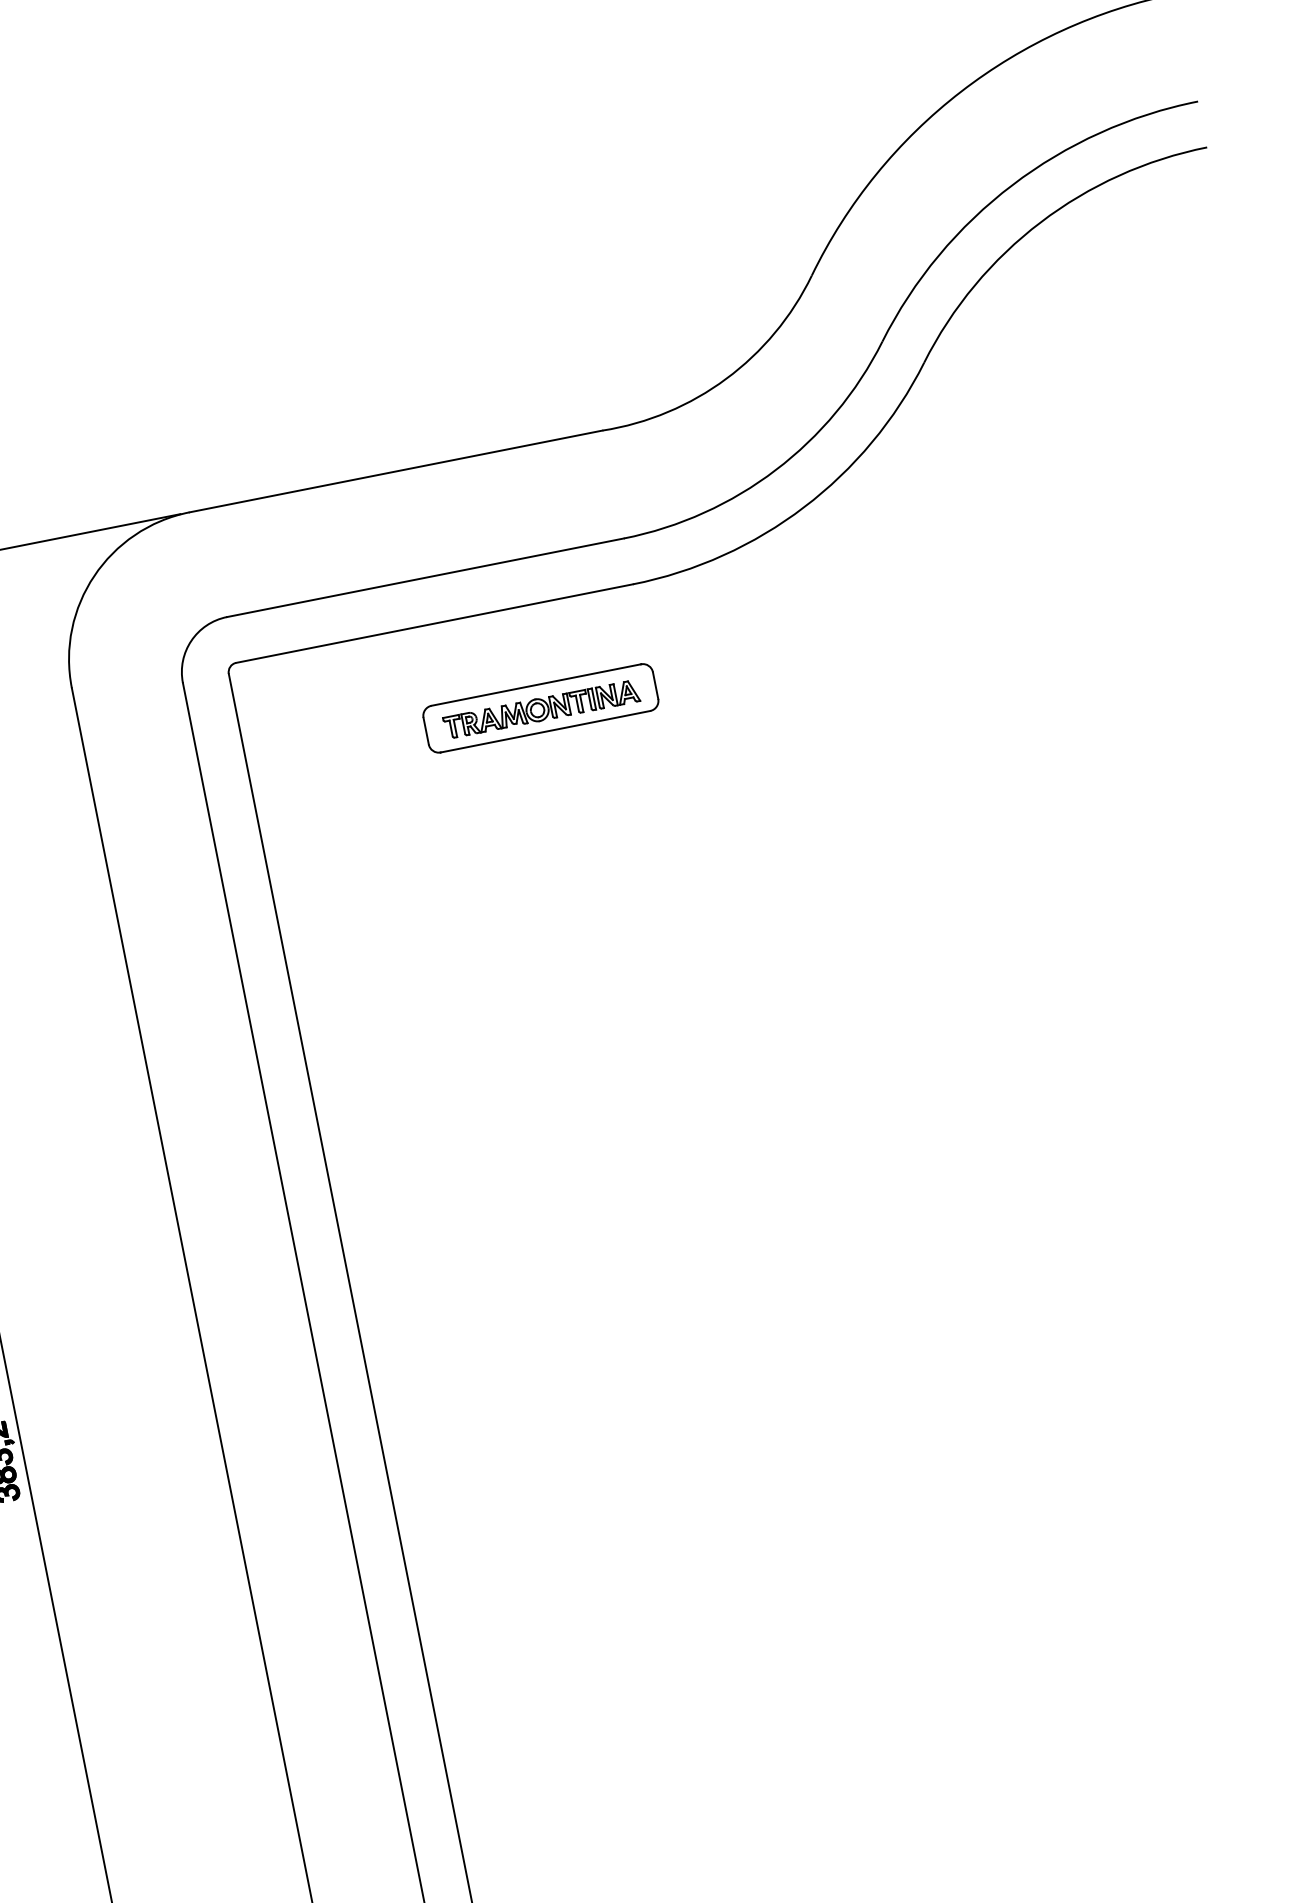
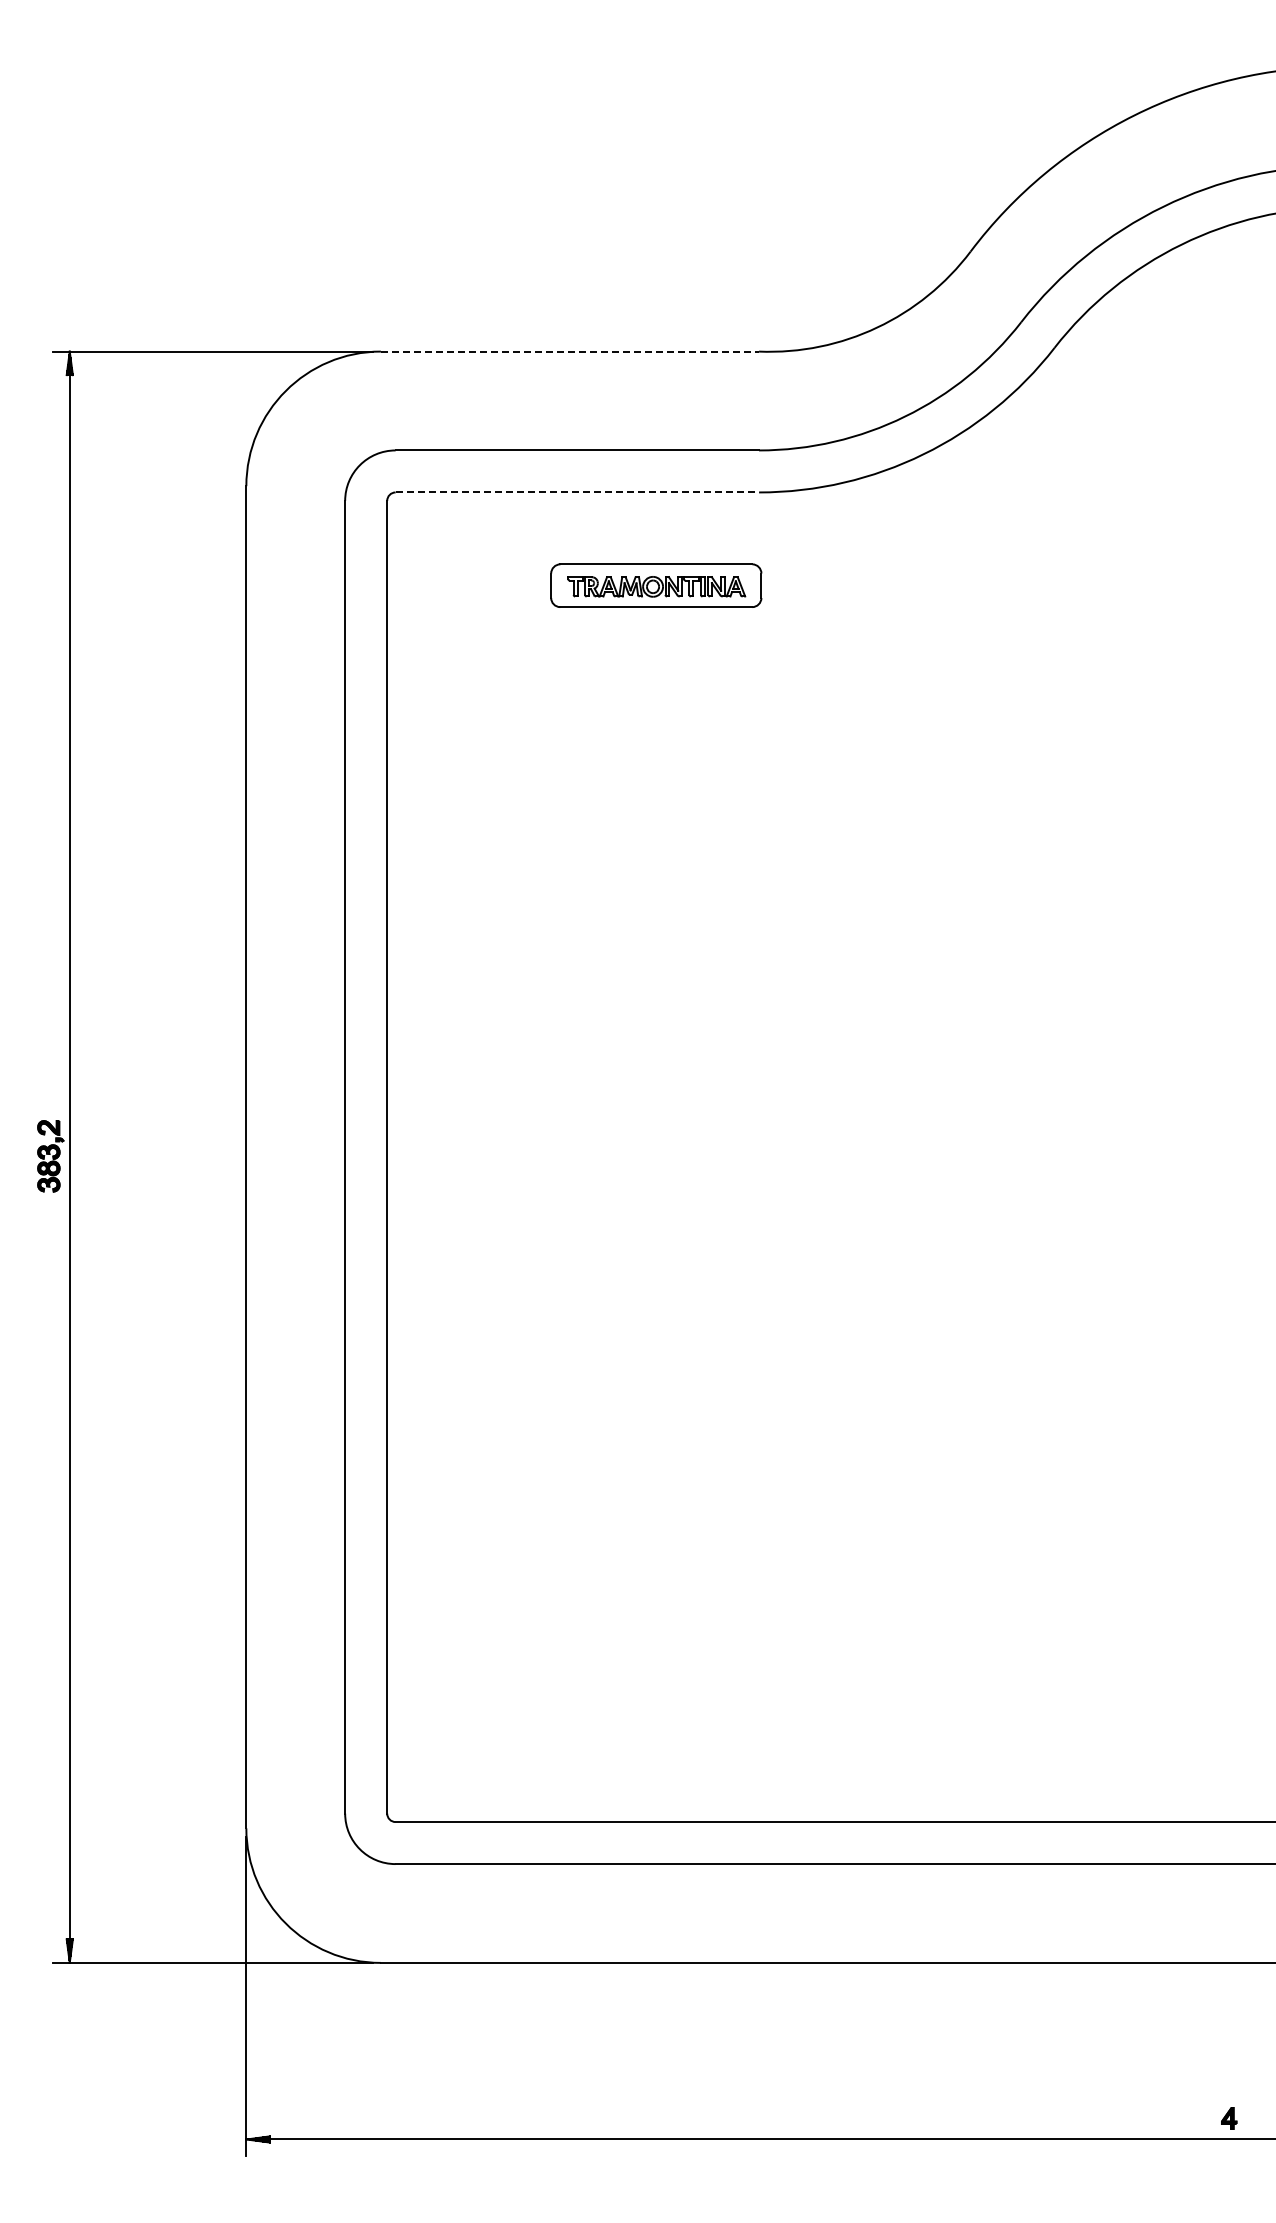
line: (396, 471) -> (570, 351), solid -> dashed
line: (434, 623) -> (577, 492), solid -> dashed

